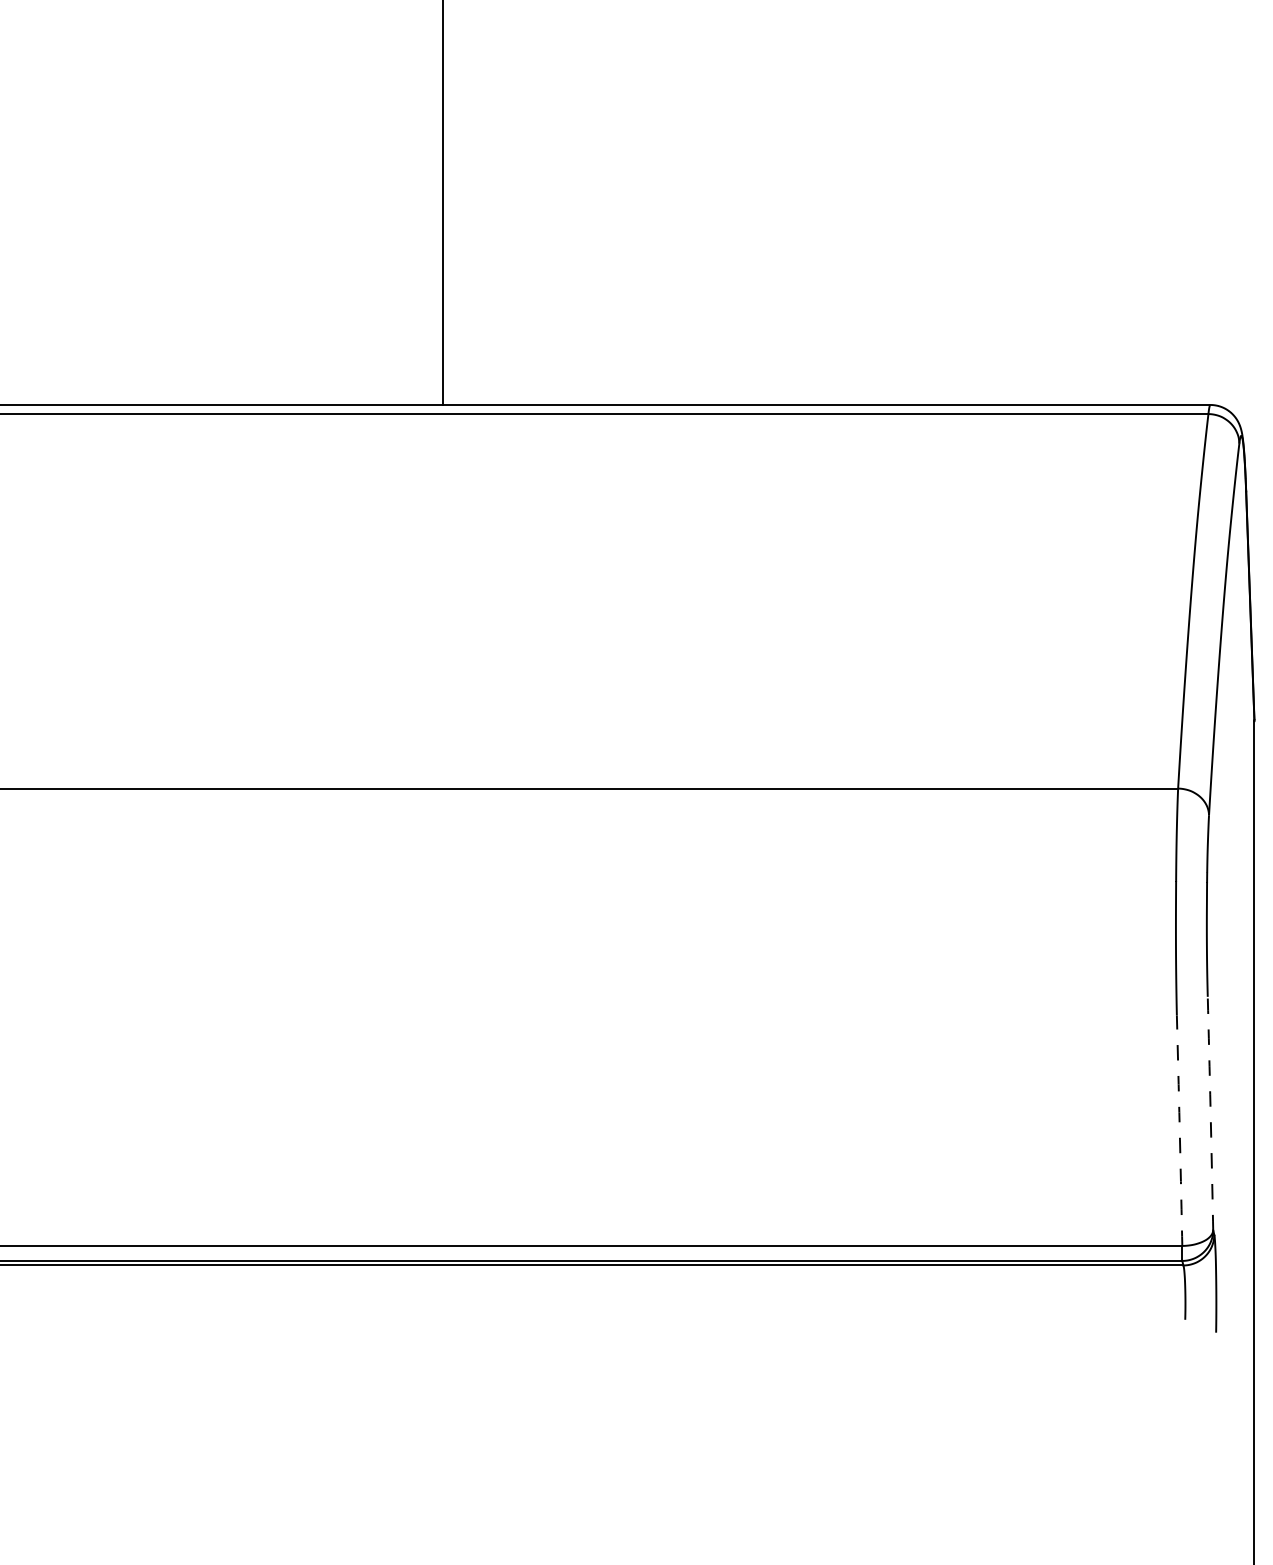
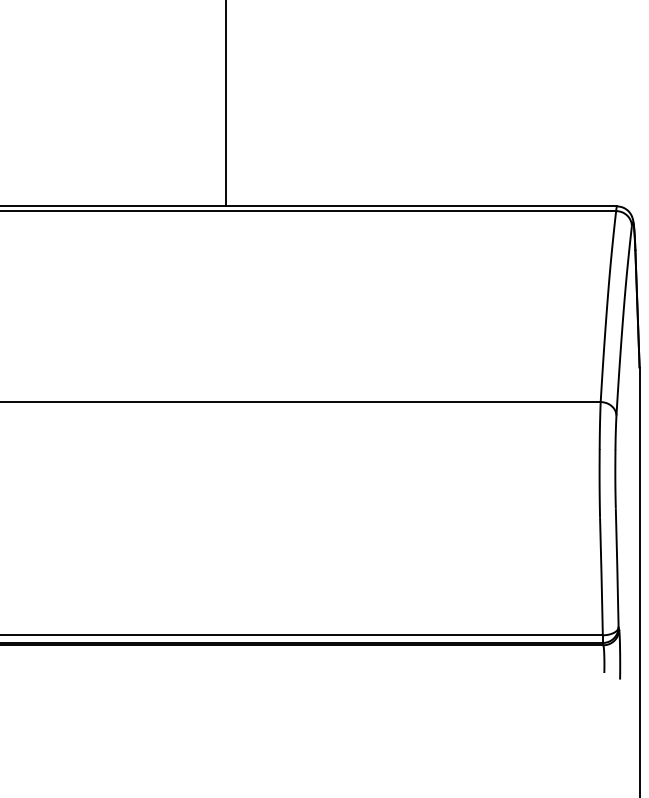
line: (1211, 1112) -> (617, 567), dashed -> solid
line: (1179, 1130) -> (601, 576), dashed -> solid

